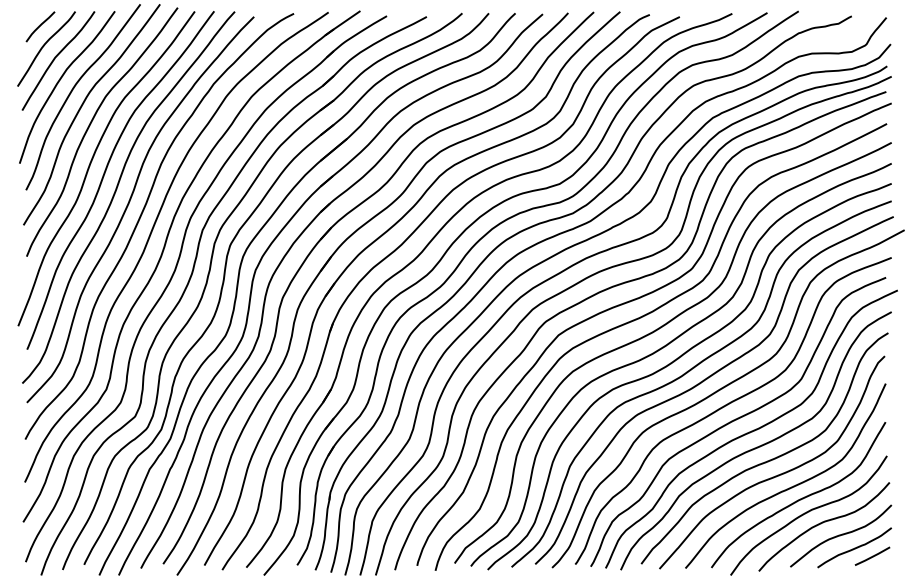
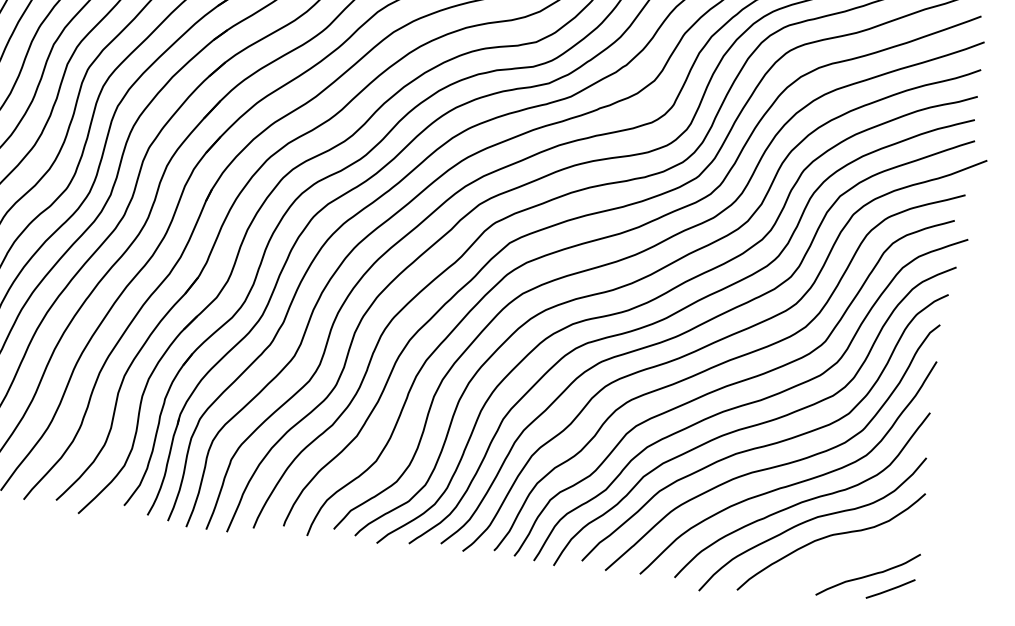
curve: (841, 535) -> (852, 556), removed

